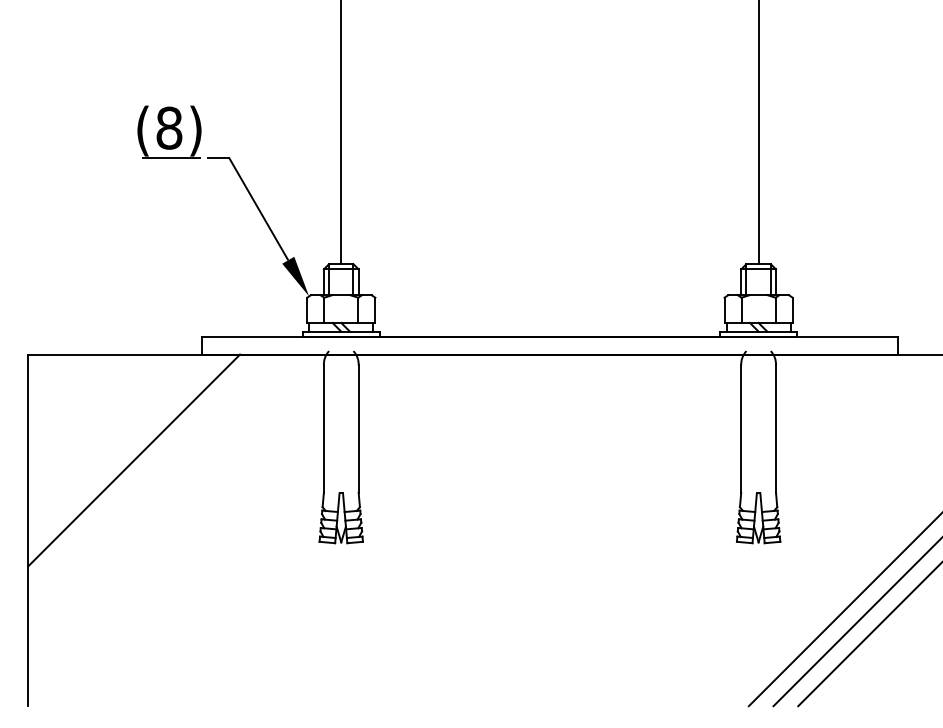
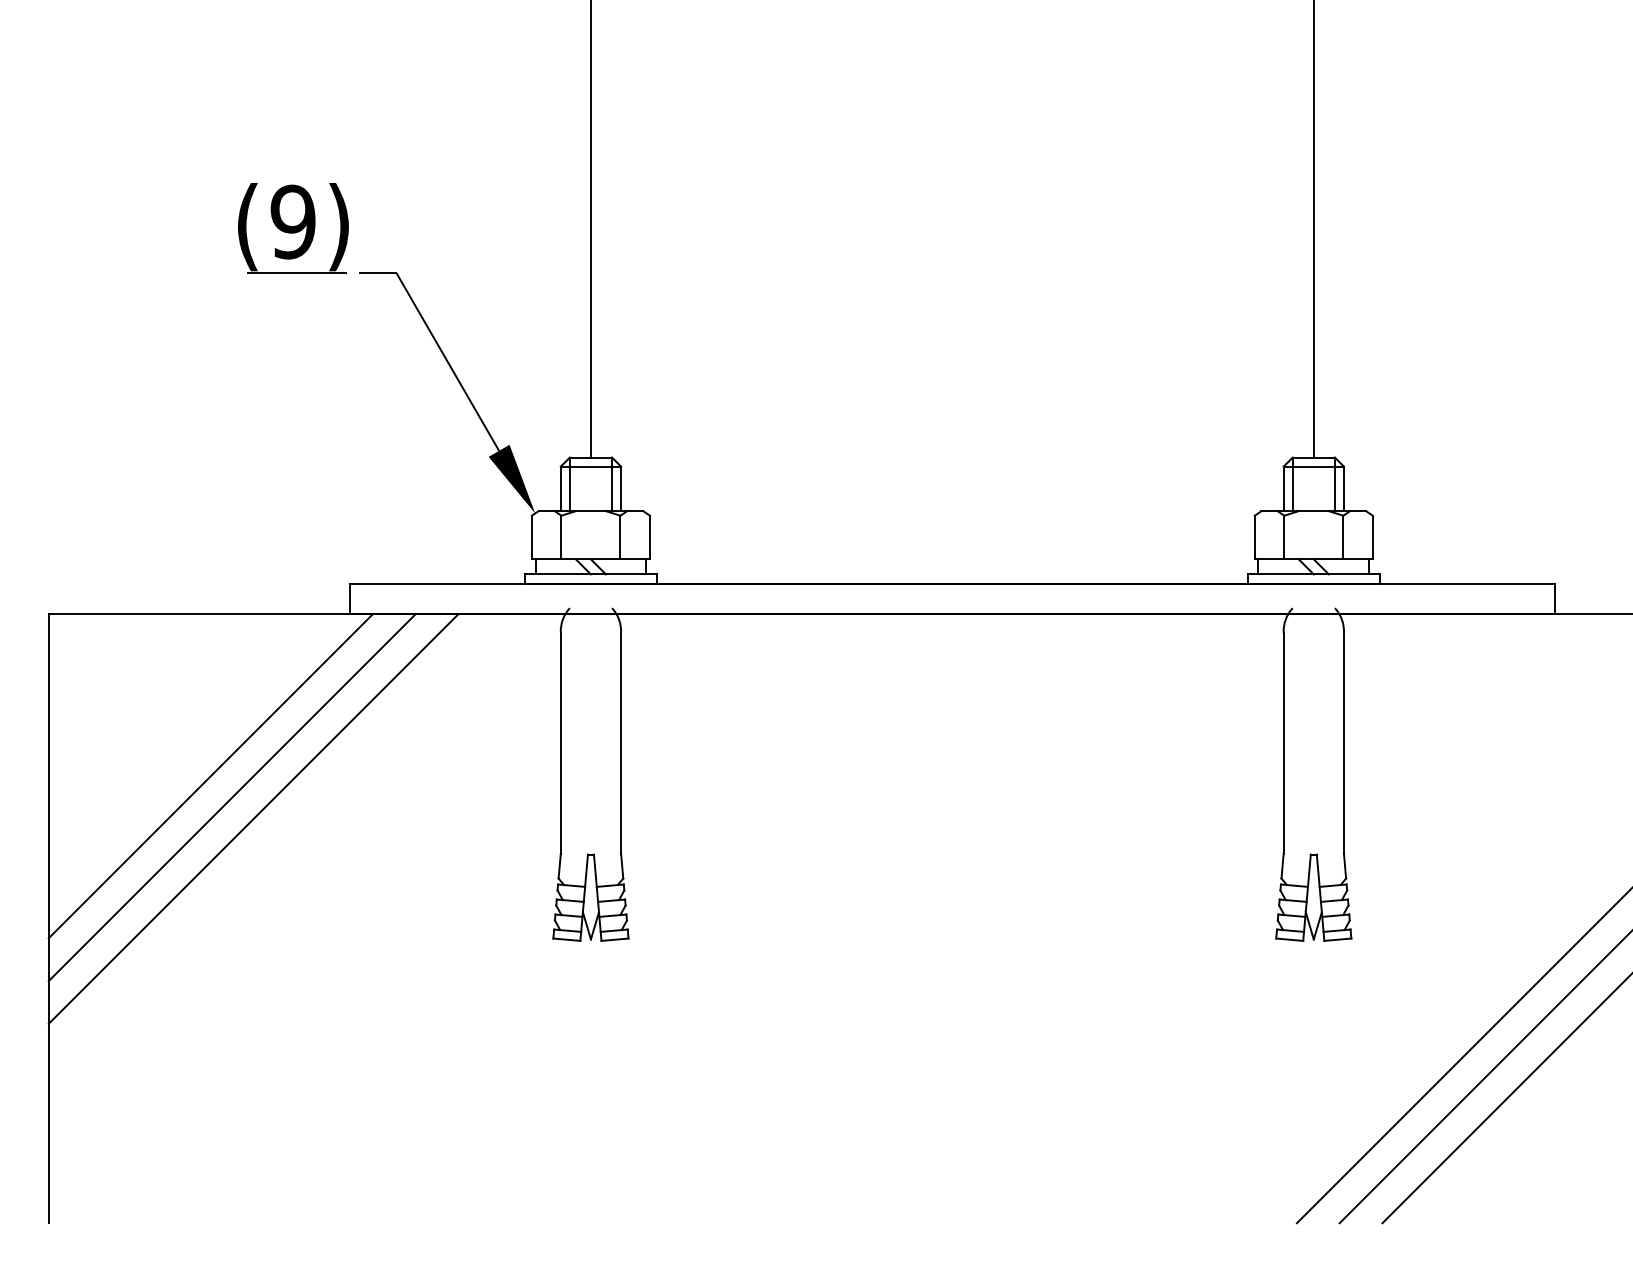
text: (169, 127) -> (293, 220), (8) -> (9)
line: (121, 447) -> (210, 775), added
line: (146, 472) -> (253, 818), added

